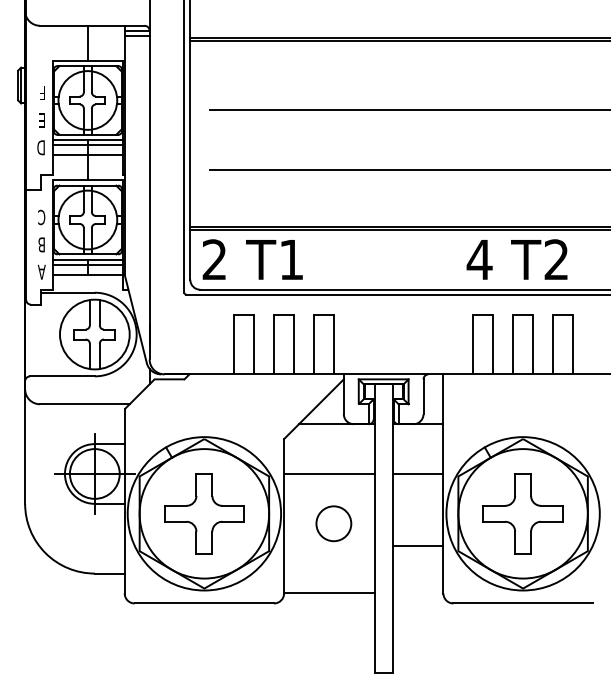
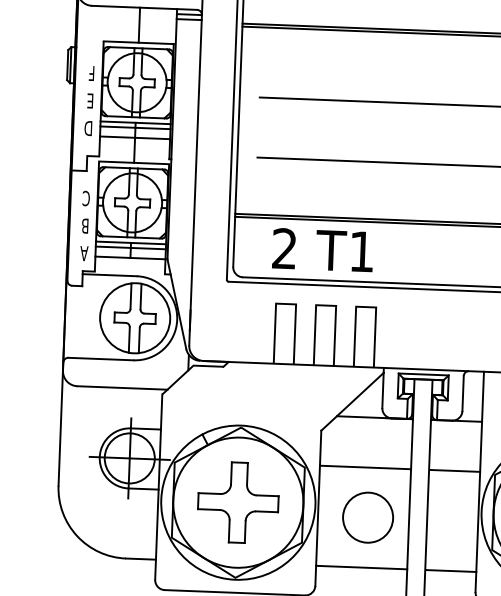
text: (252, 259) -> (322, 249), moved
circle: (333, 523) -> (367, 517), size x1.43
line: (418, 545) -> (451, 570), moved
line: (329, 592) -> (361, 567), moved

